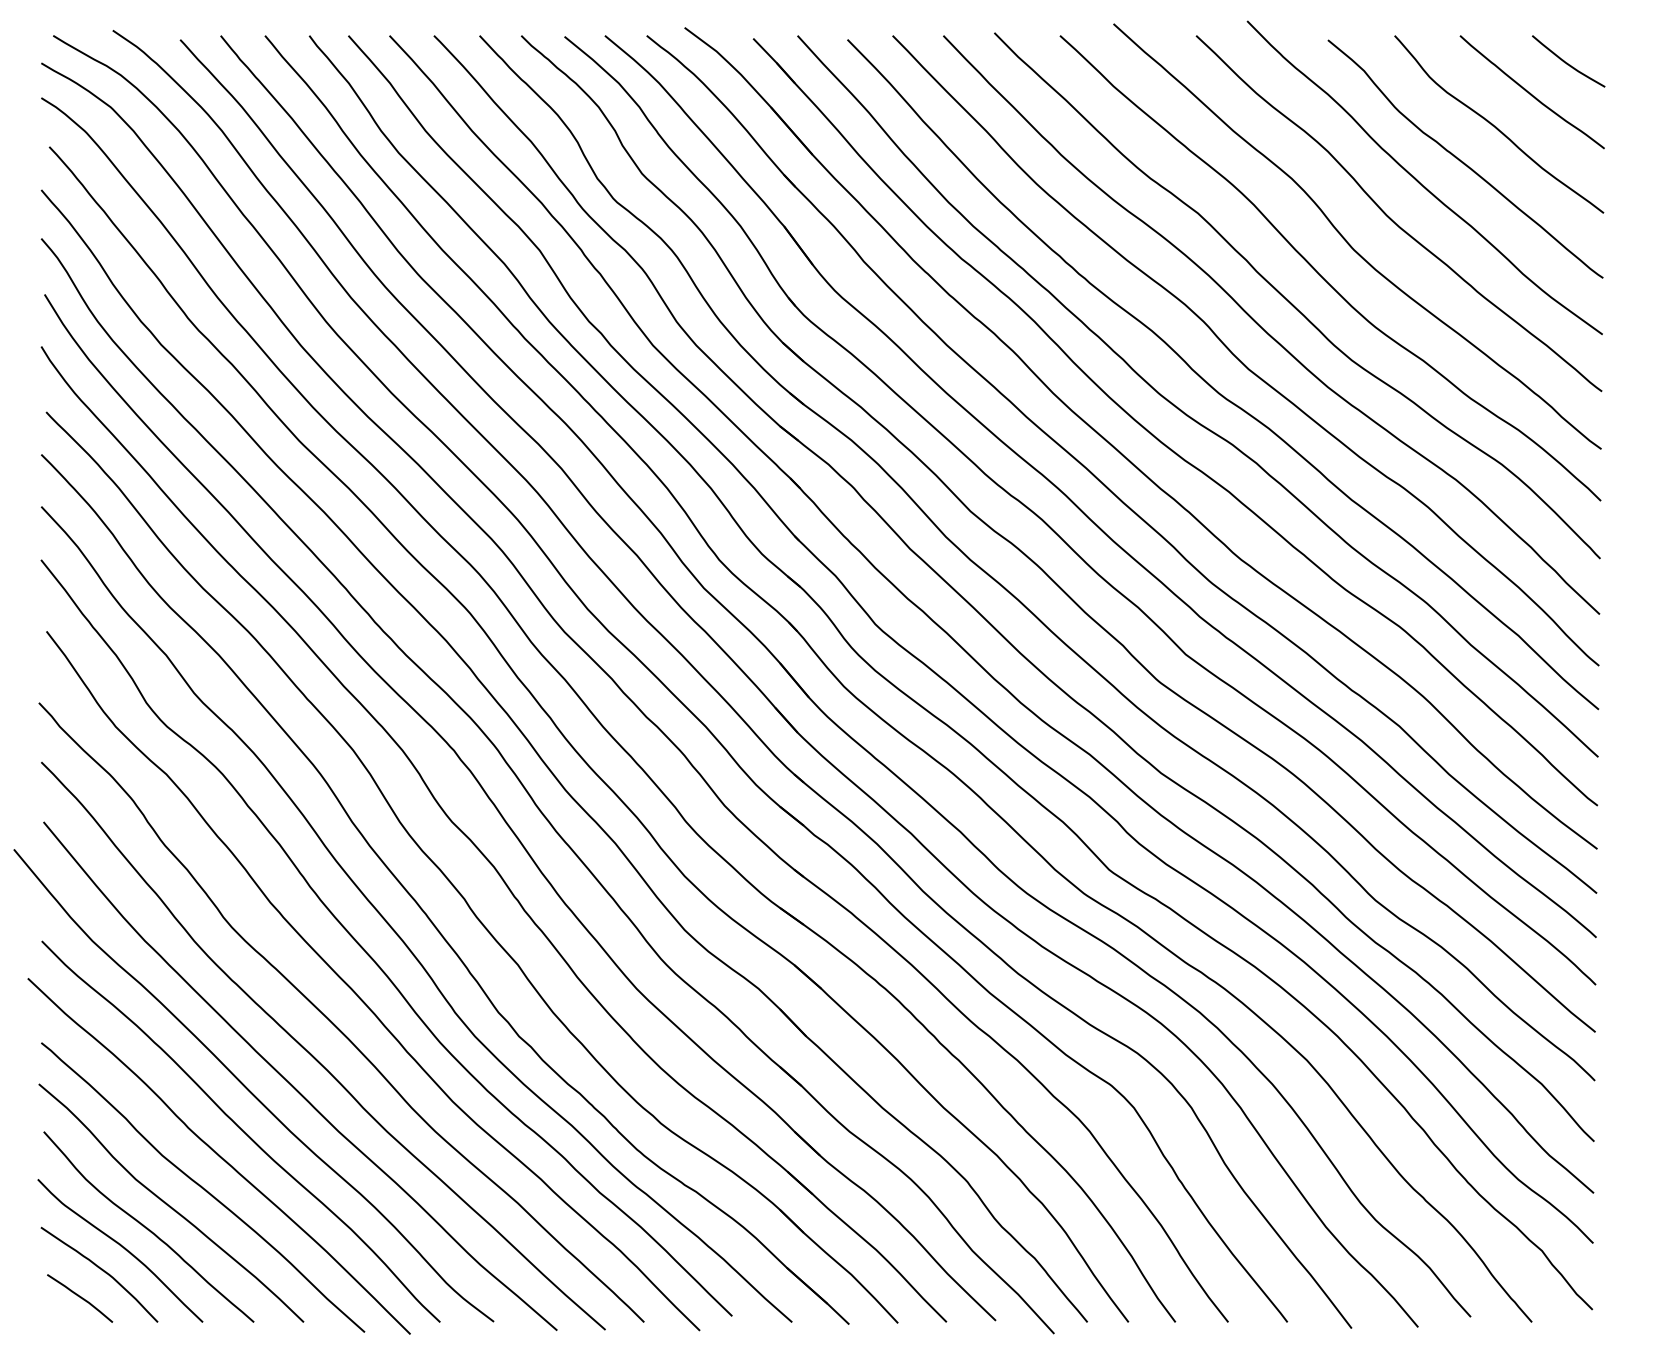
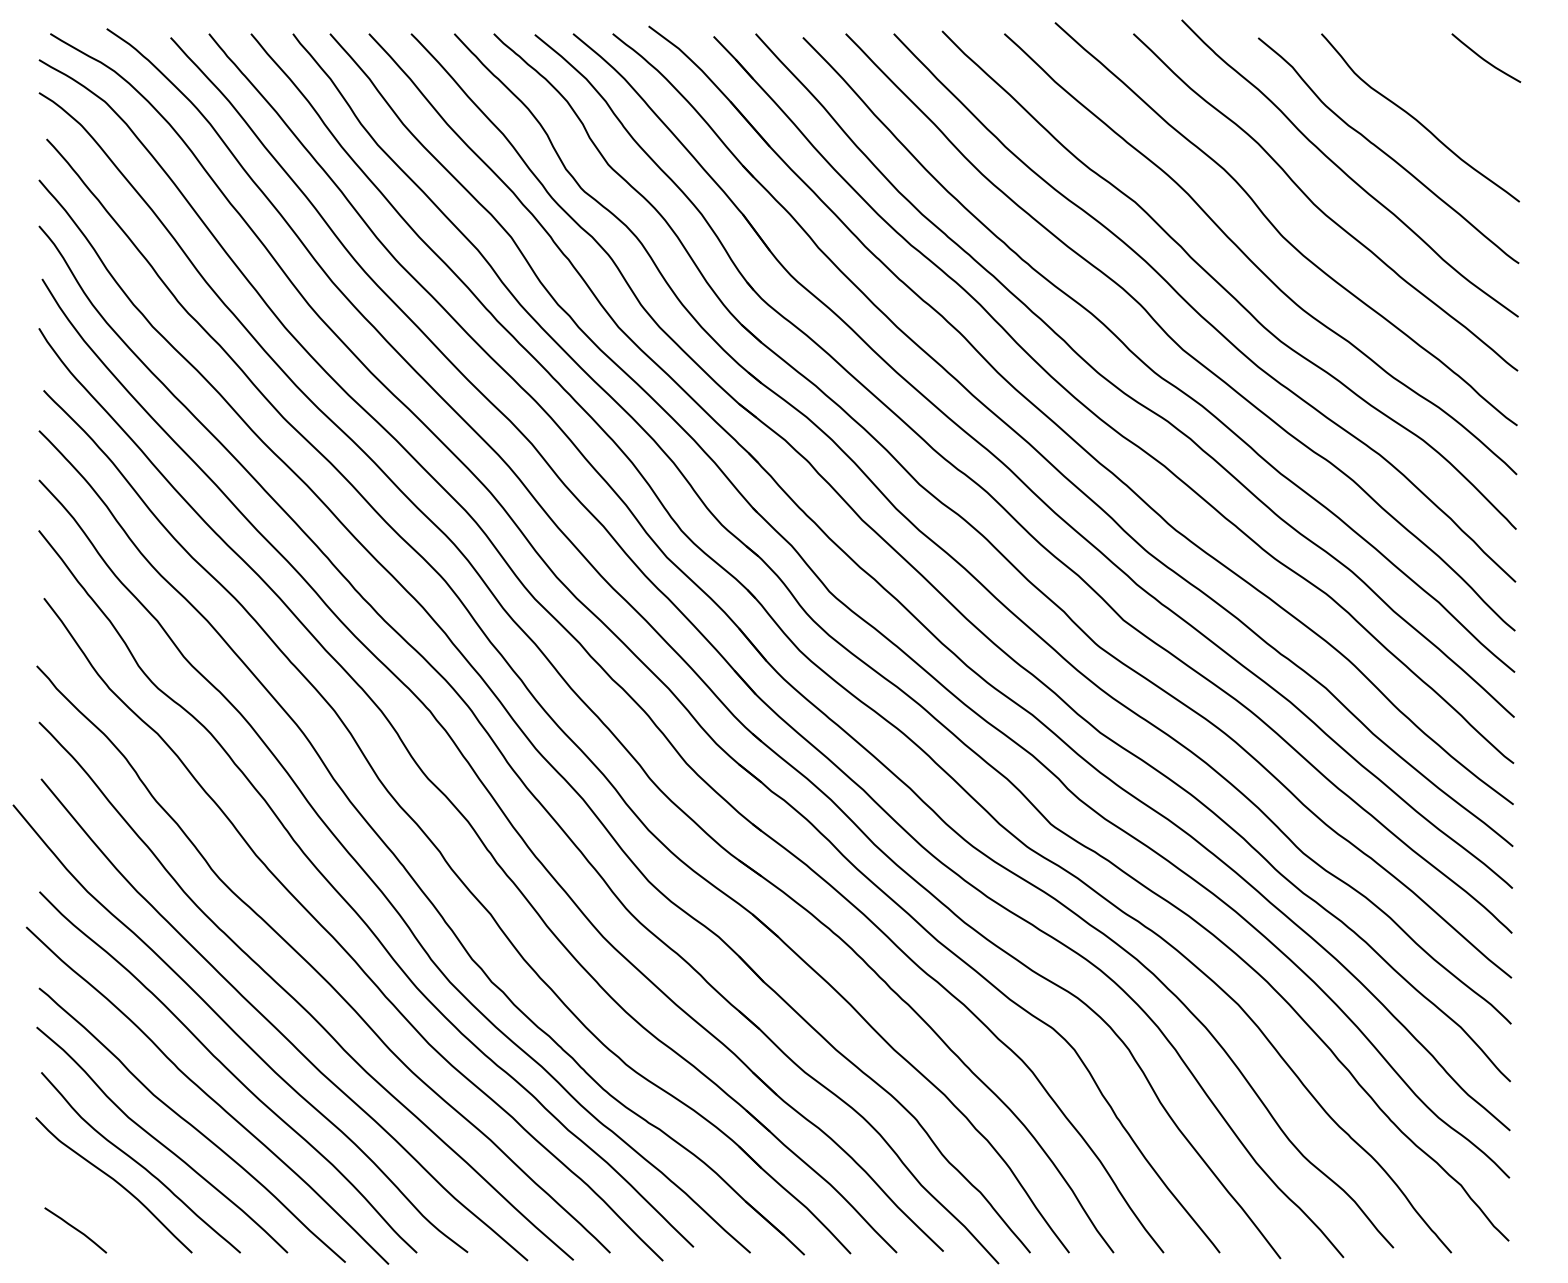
curve: (1530, 93) -> (1450, 88), removed
curve: (101, 1271) -> (96, 1204), removed

